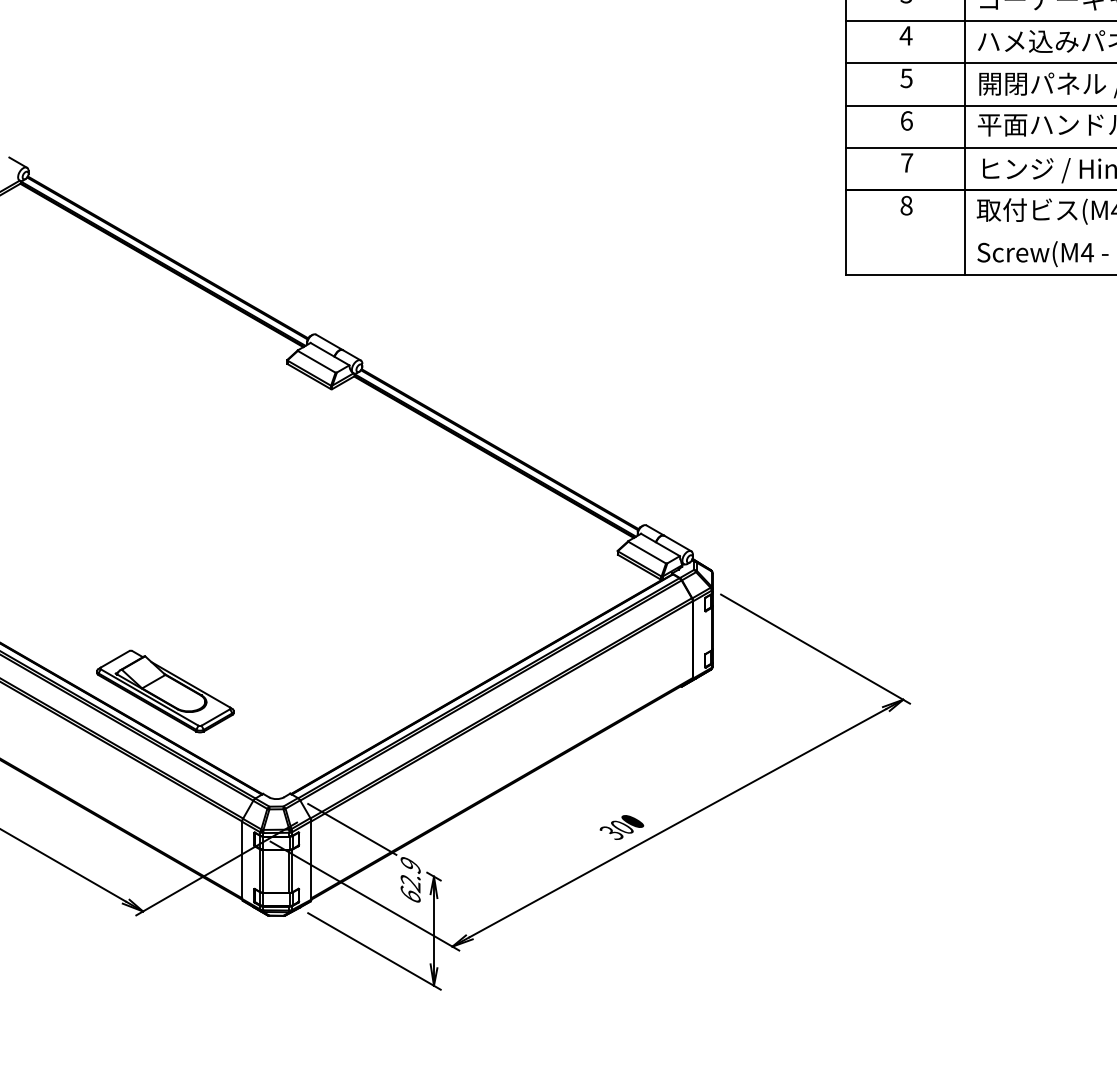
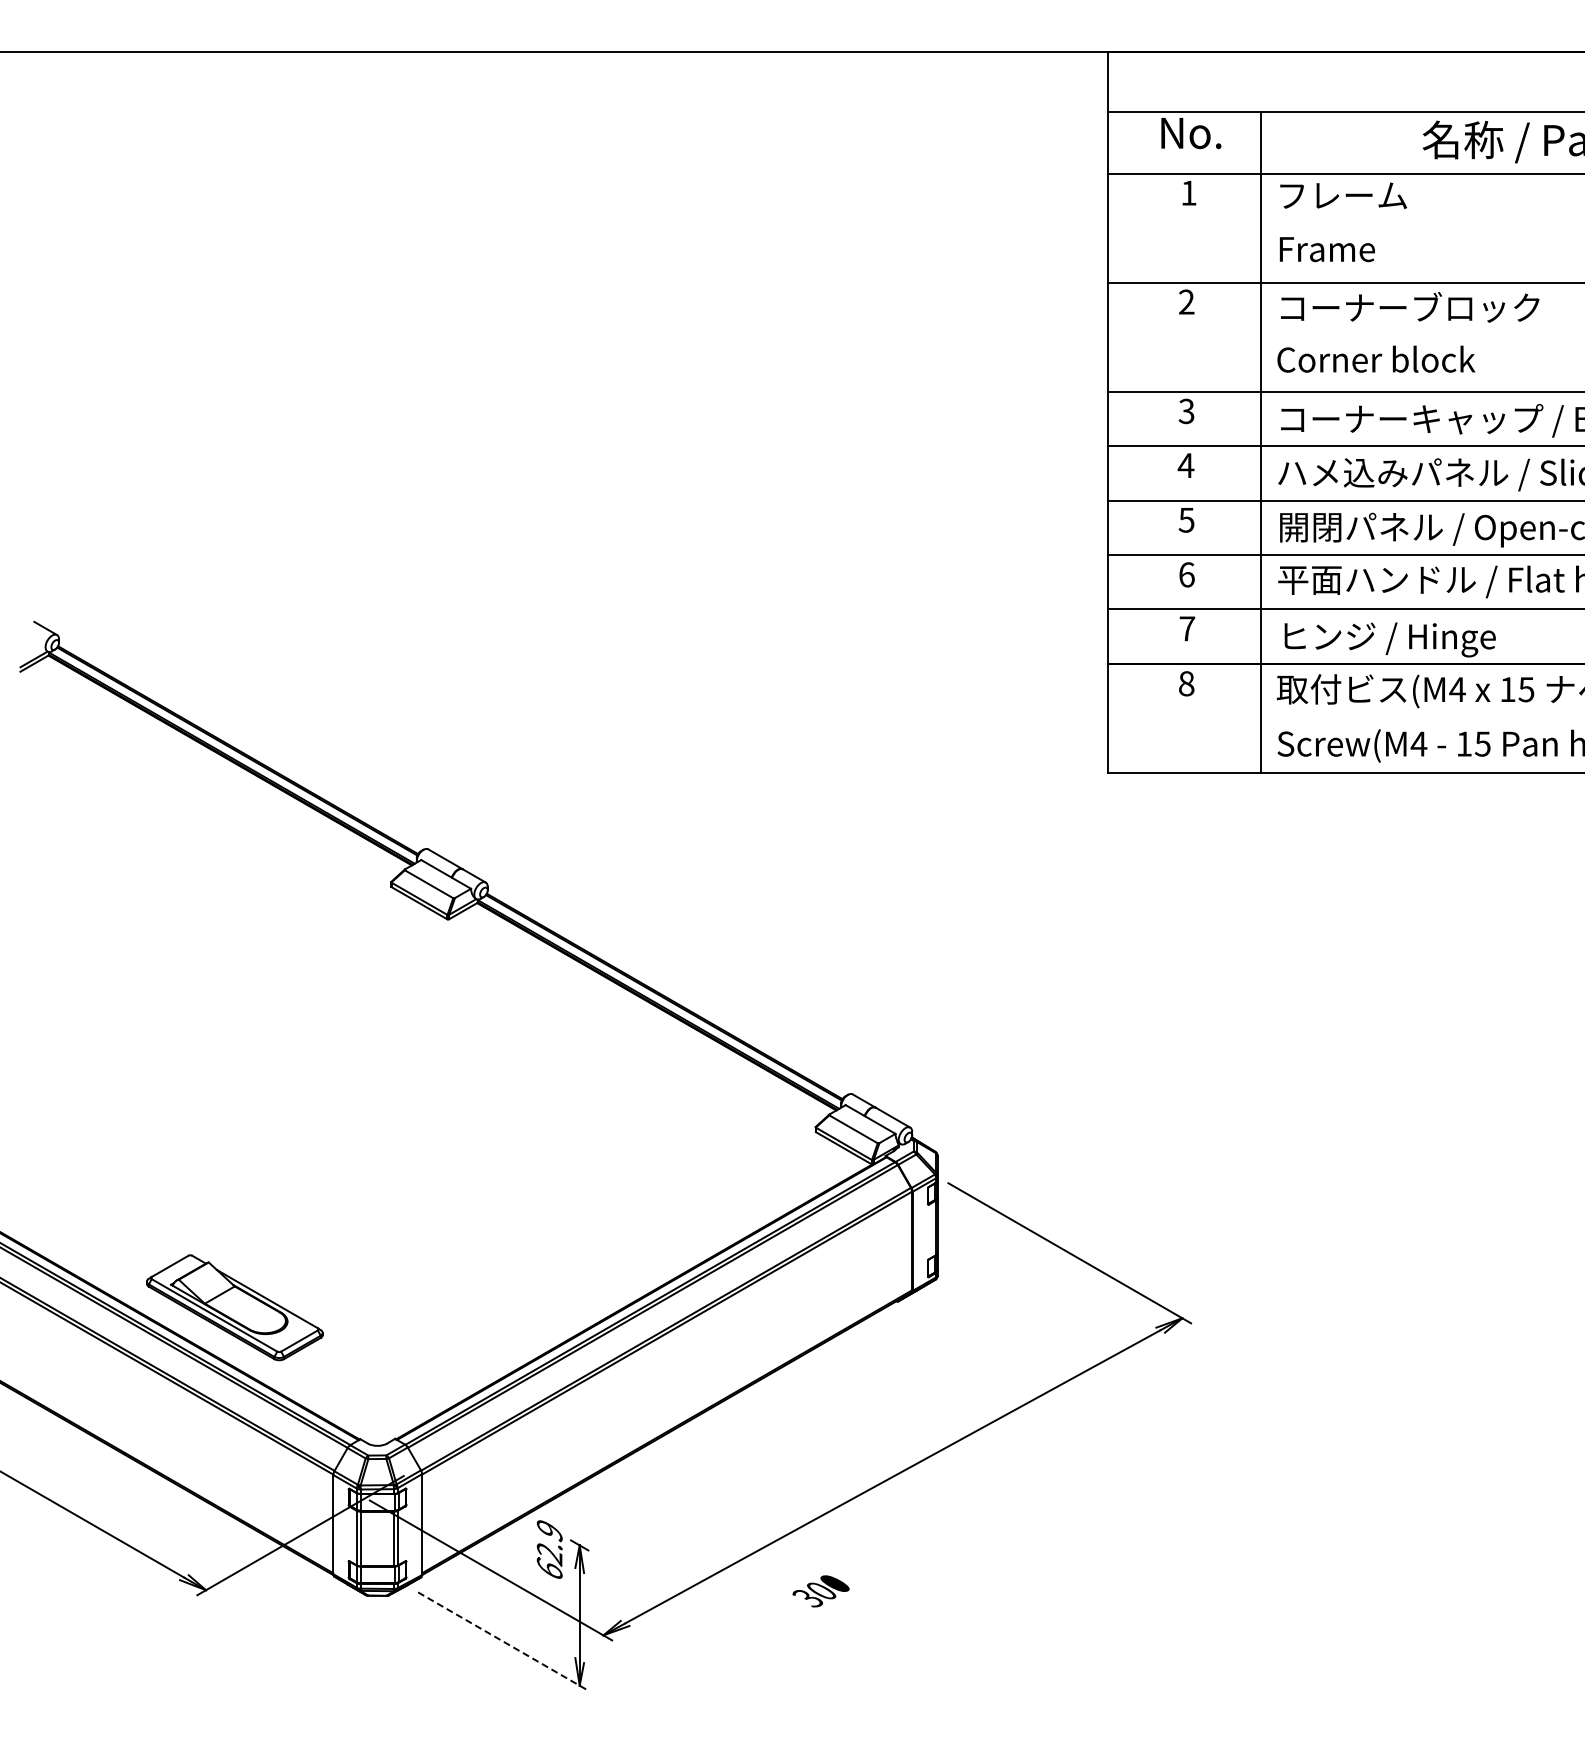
text: (621, 827) -> (820, 1591), moved
line: (352, 829) -> (474, 1484), removed
line: (374, 951) -> (503, 1641), solid -> dashed

